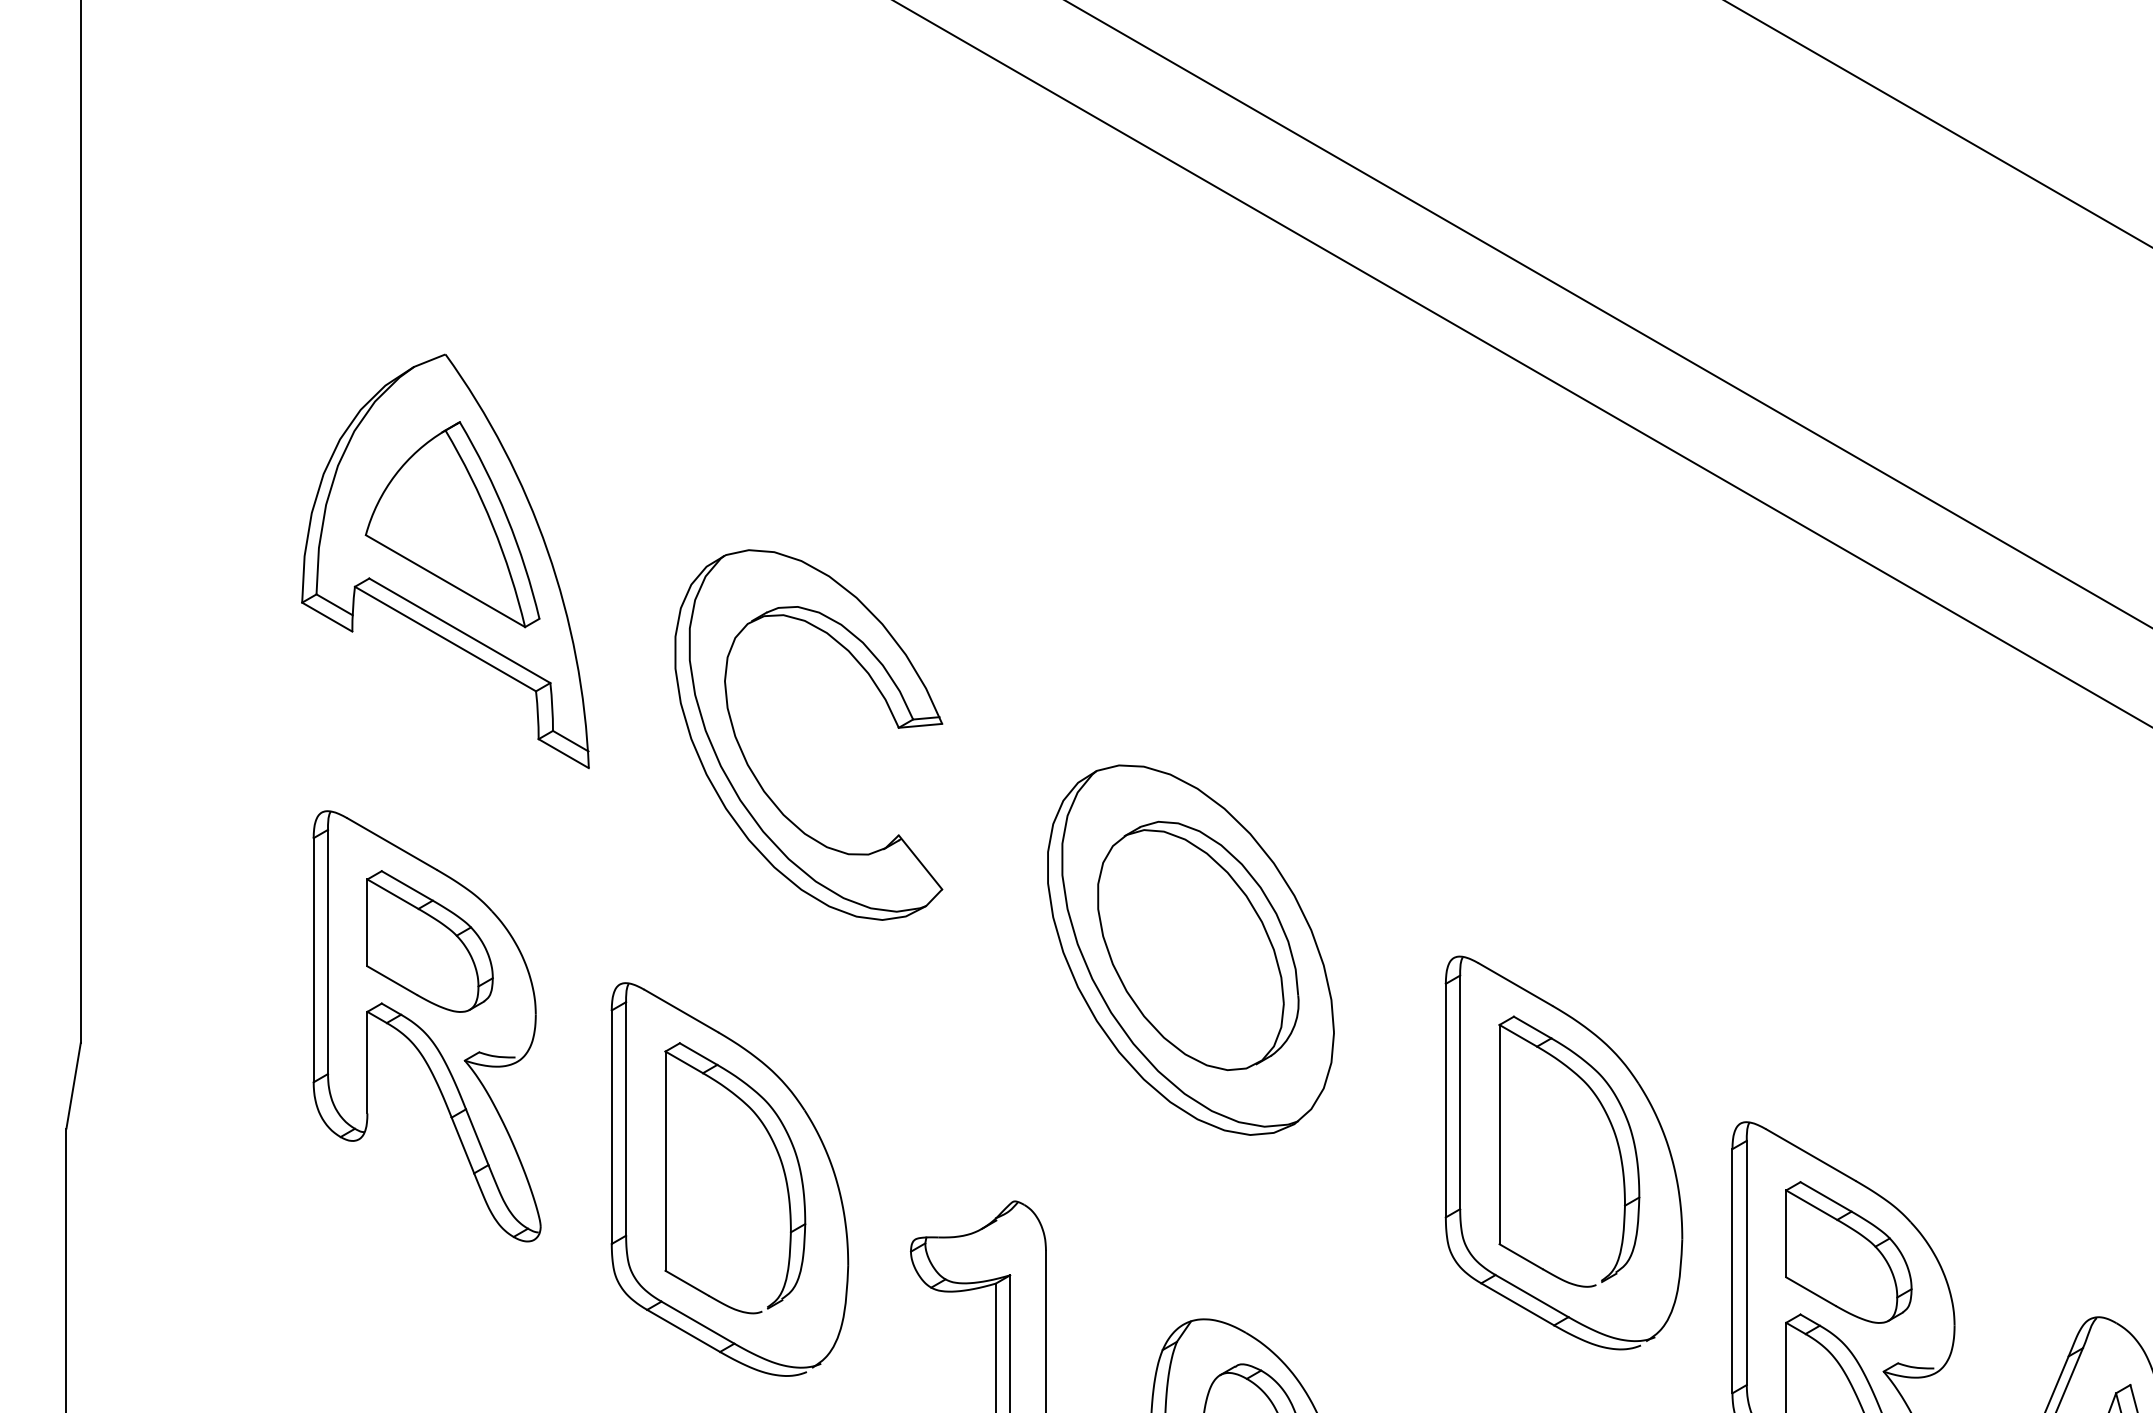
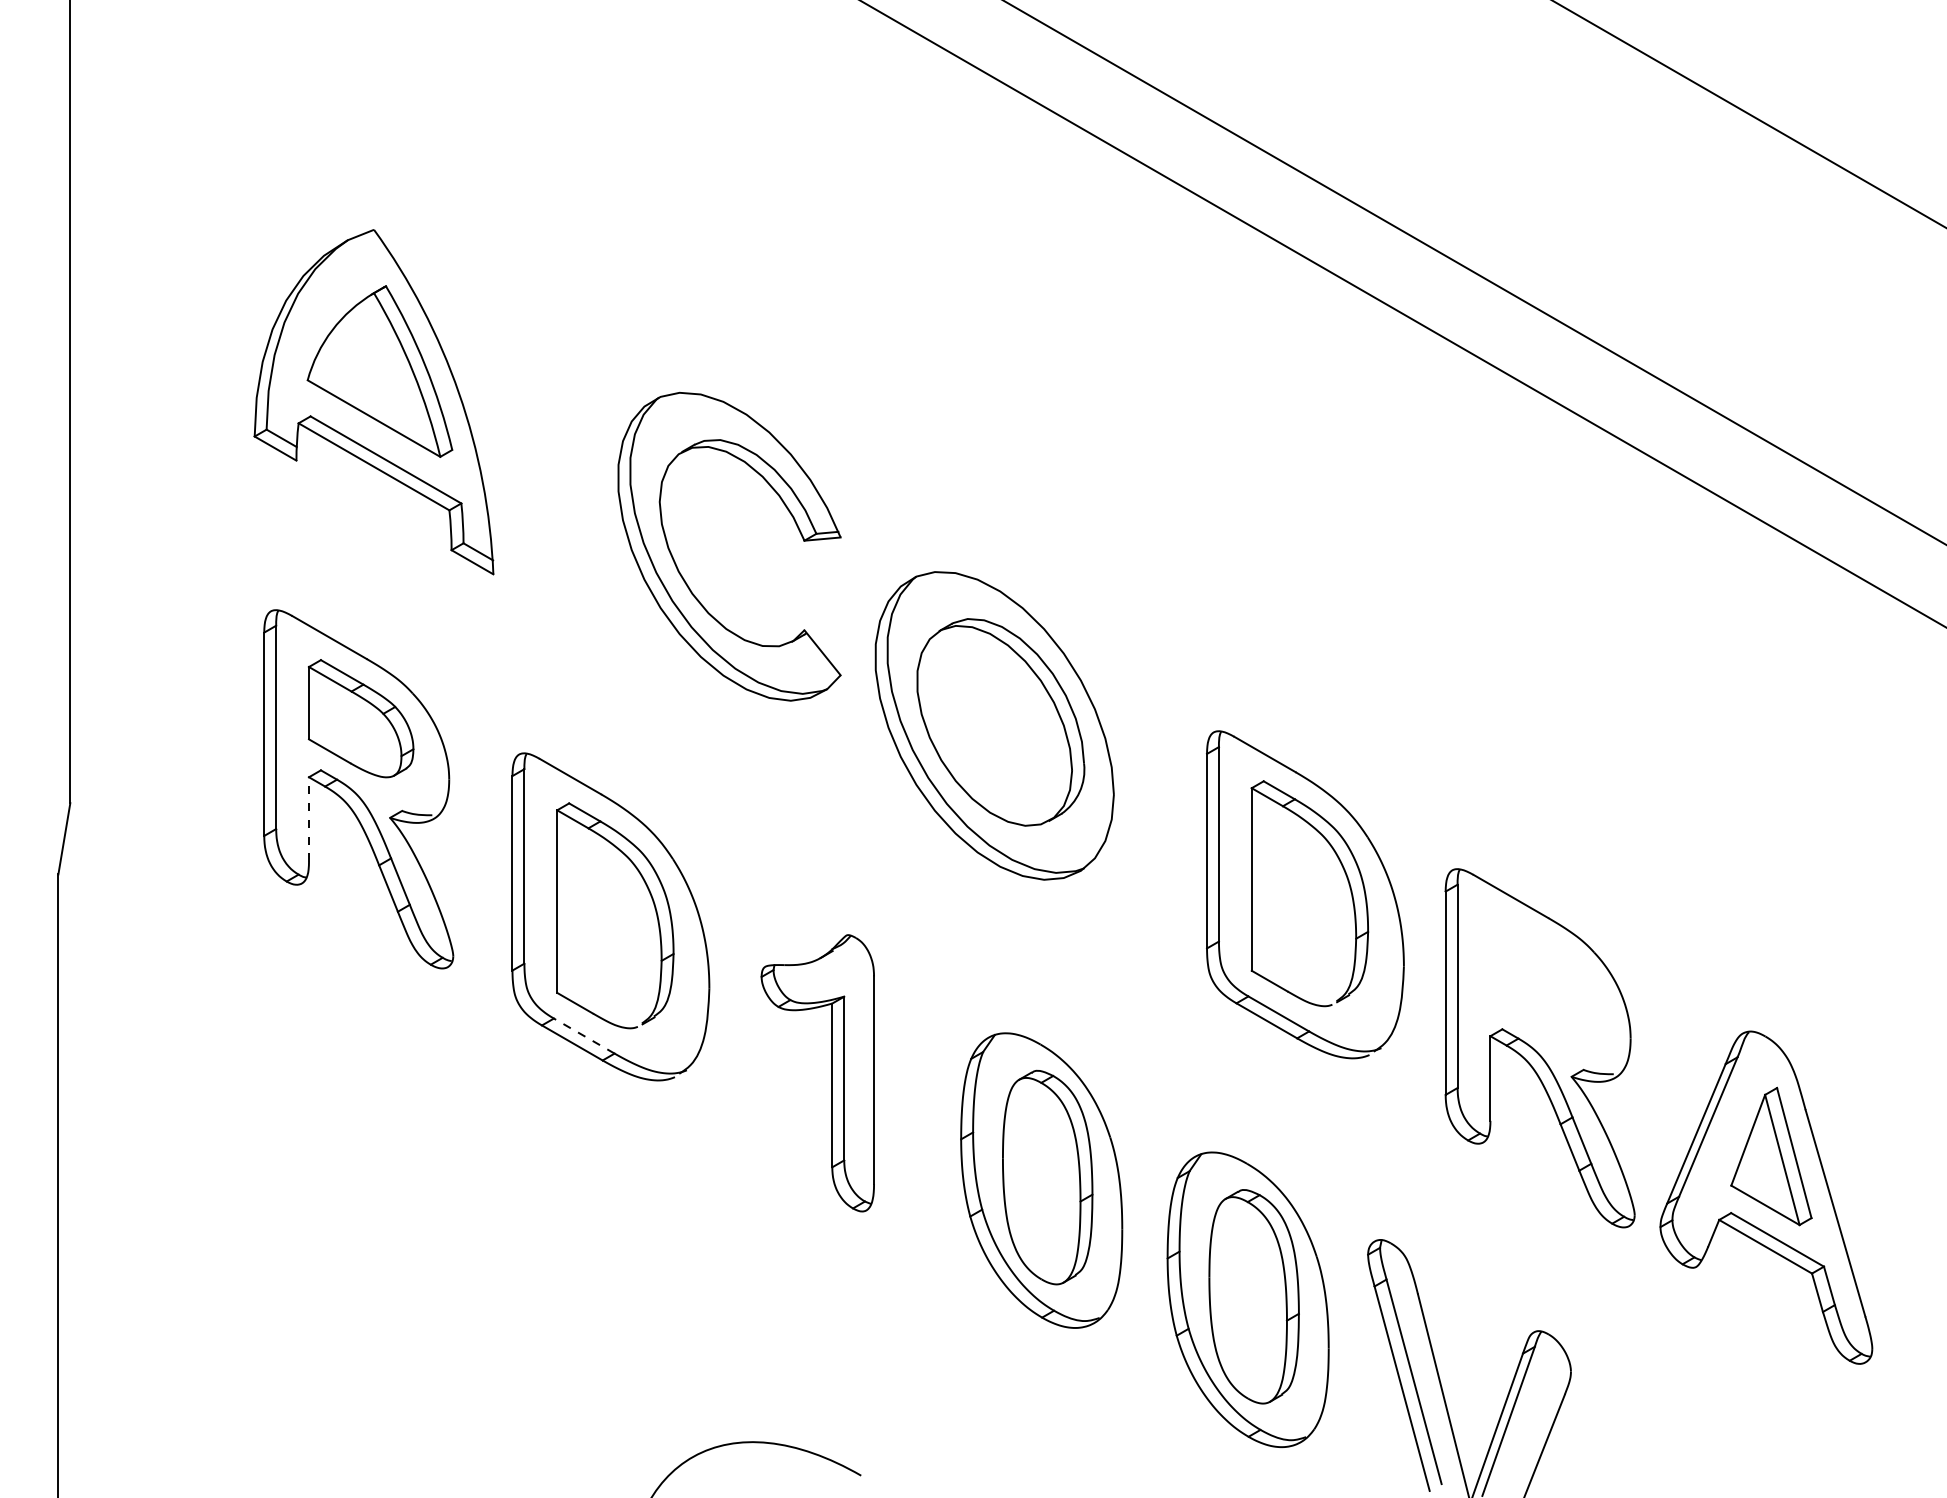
part: (754, 773) -> (684, 578), moved
line: (368, 1062) -> (309, 819), solid -> dashed
part: (1848, 1252) -> (1542, 977), removed
line: (697, 1321) -> (583, 1035), solid -> dashed

